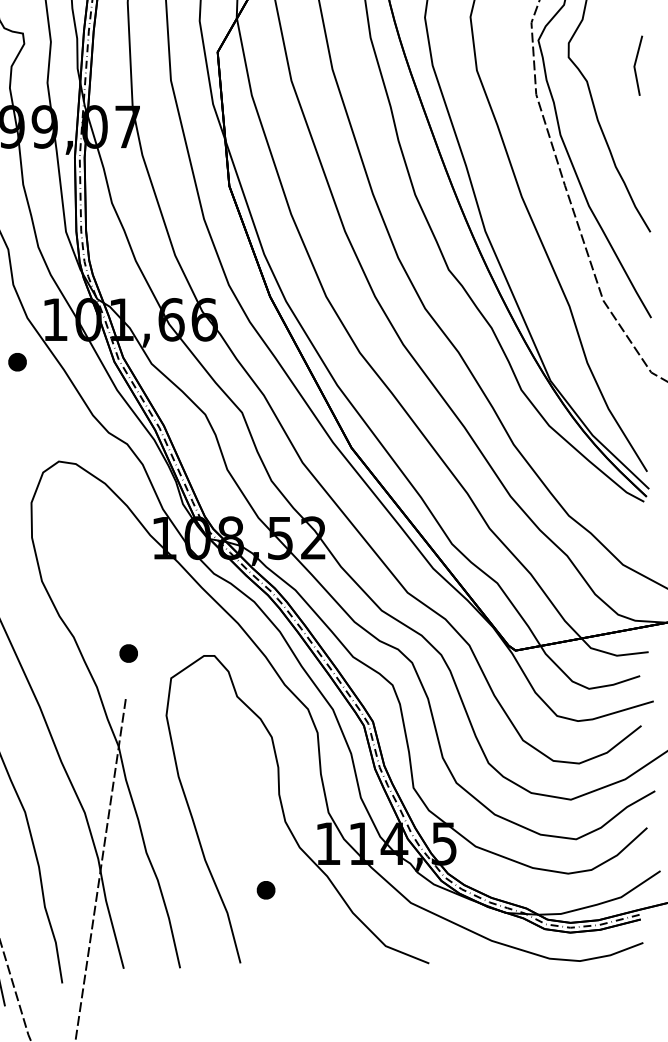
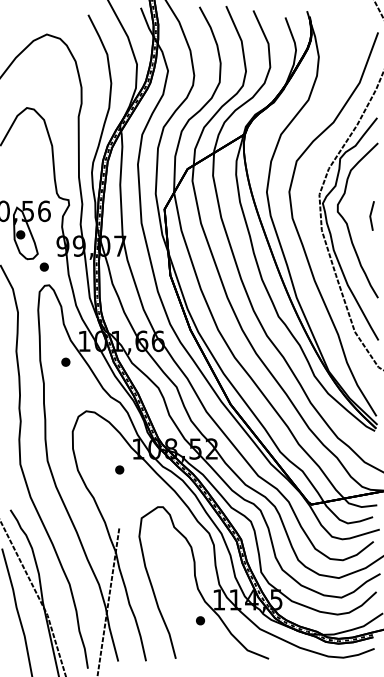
part: (128, 652) -> (119, 469), moved
part: (266, 889) -> (200, 620), moved

